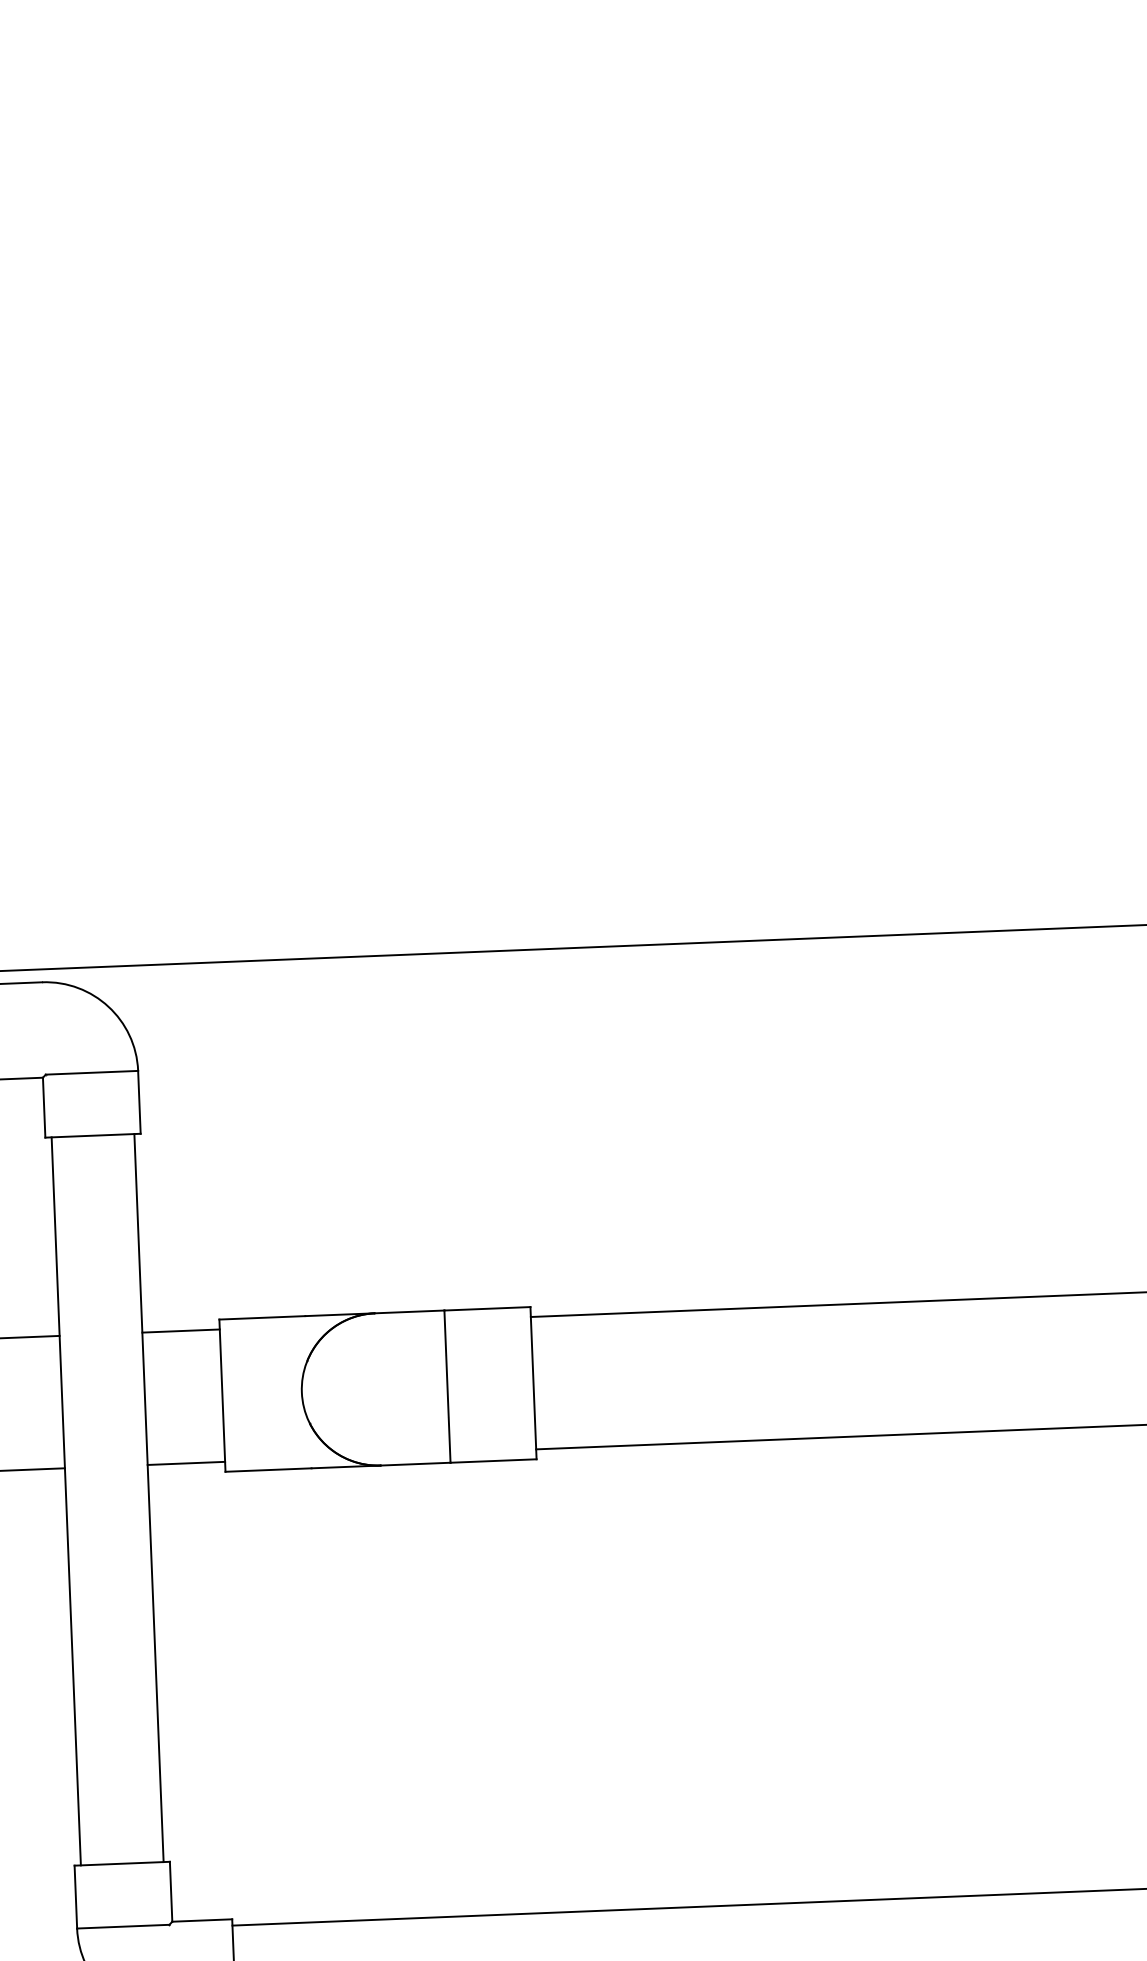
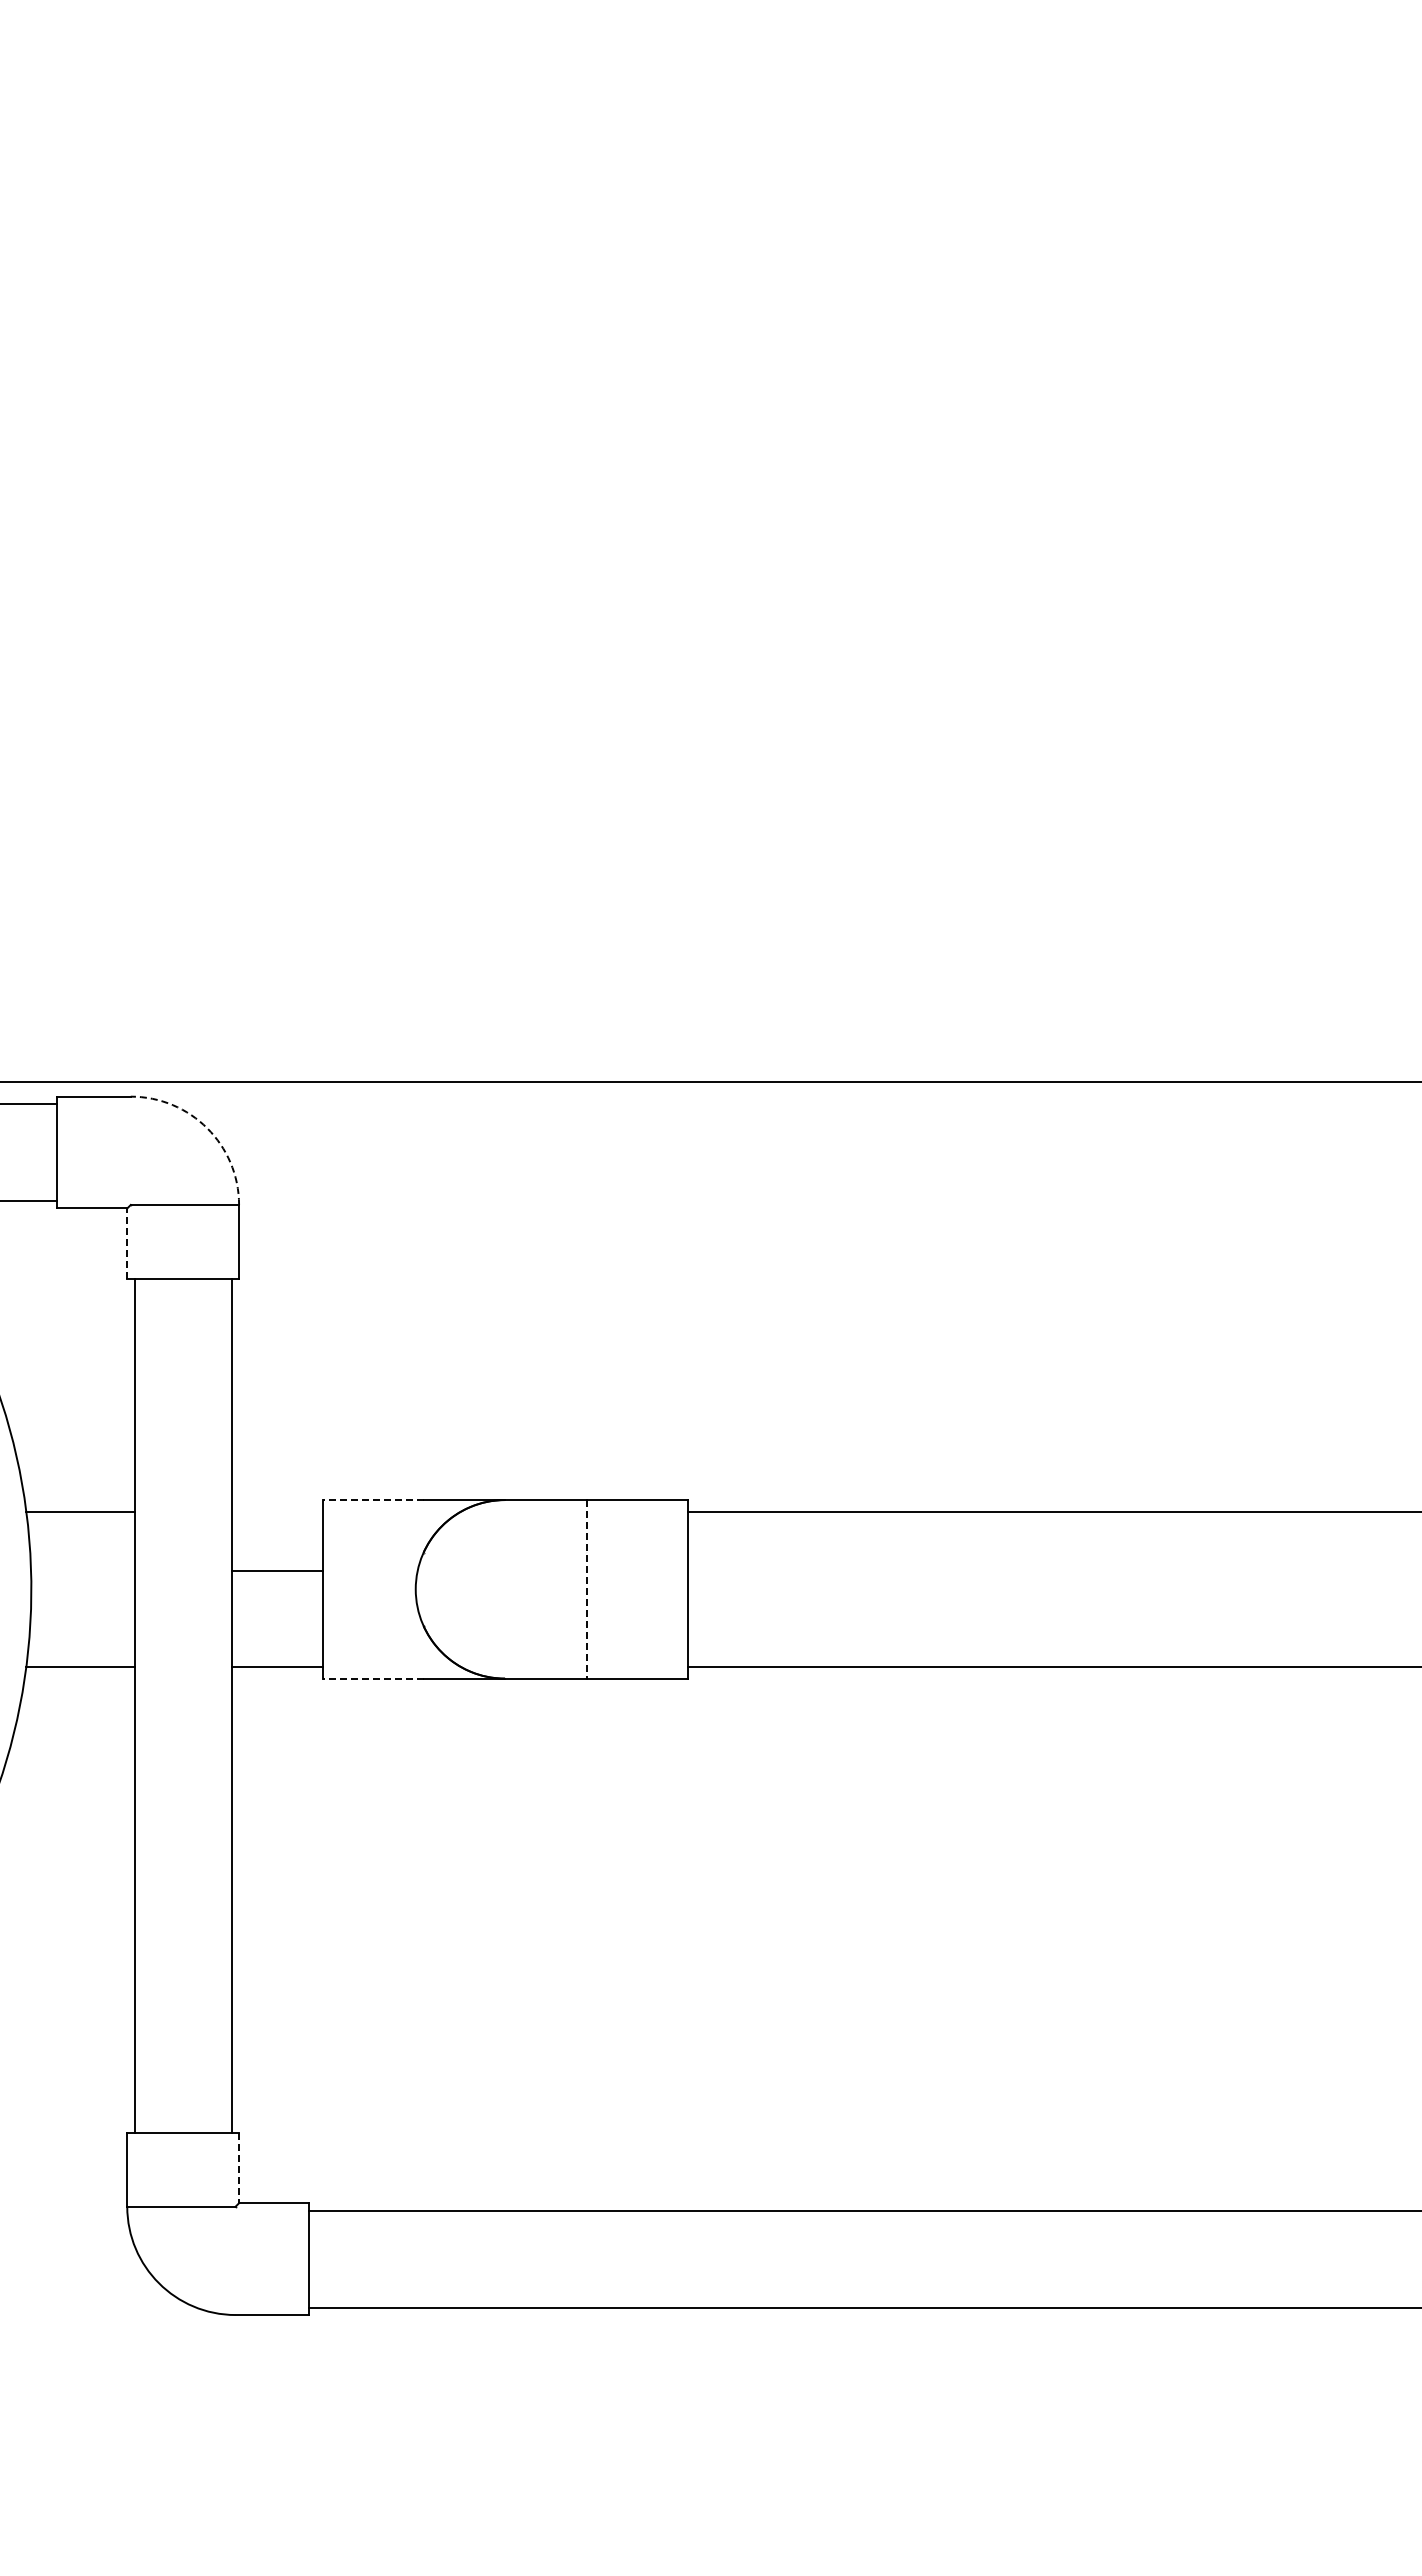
arc: (108, 1006) -> (207, 1128), solid -> dashed
line: (44, 1107) -> (127, 1243), solid -> dashed
line: (261, 1318) -> (372, 1500), solid -> dashed
line: (180, 1330) -> (276, 1570), moved
line: (447, 1386) -> (586, 1589), solid -> dashed
line: (268, 1469) -> (372, 1678), solid -> dashed
line: (171, 1892) -> (239, 2168), solid -> dashed

